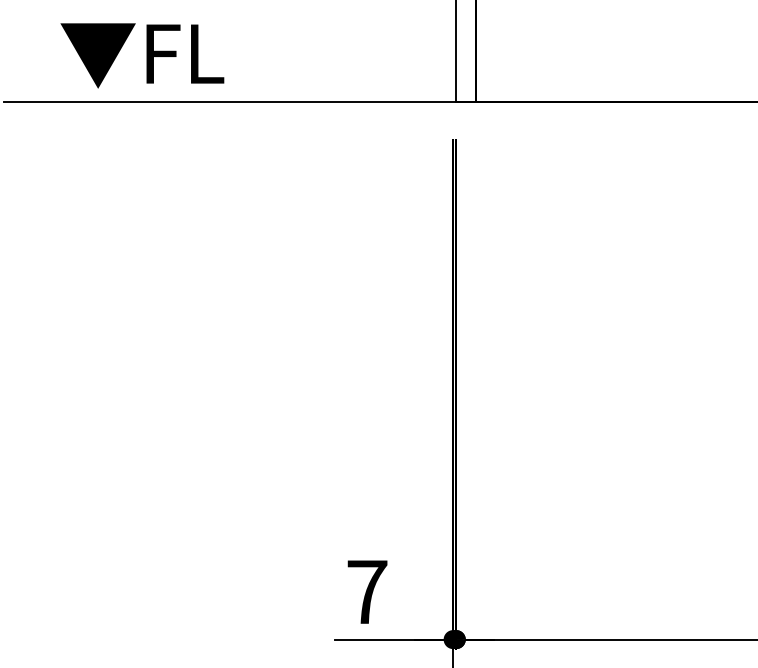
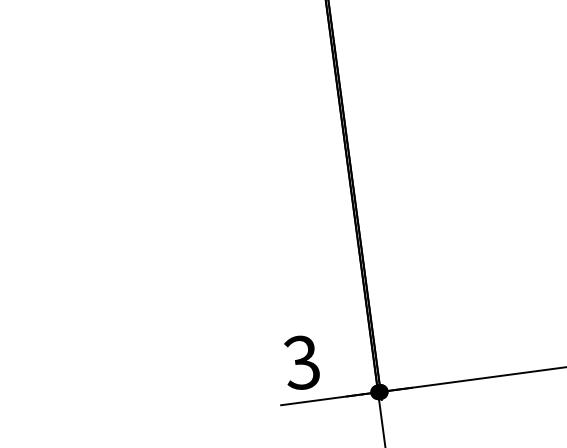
text: (366, 591) -> (301, 362), 7 -> 3

